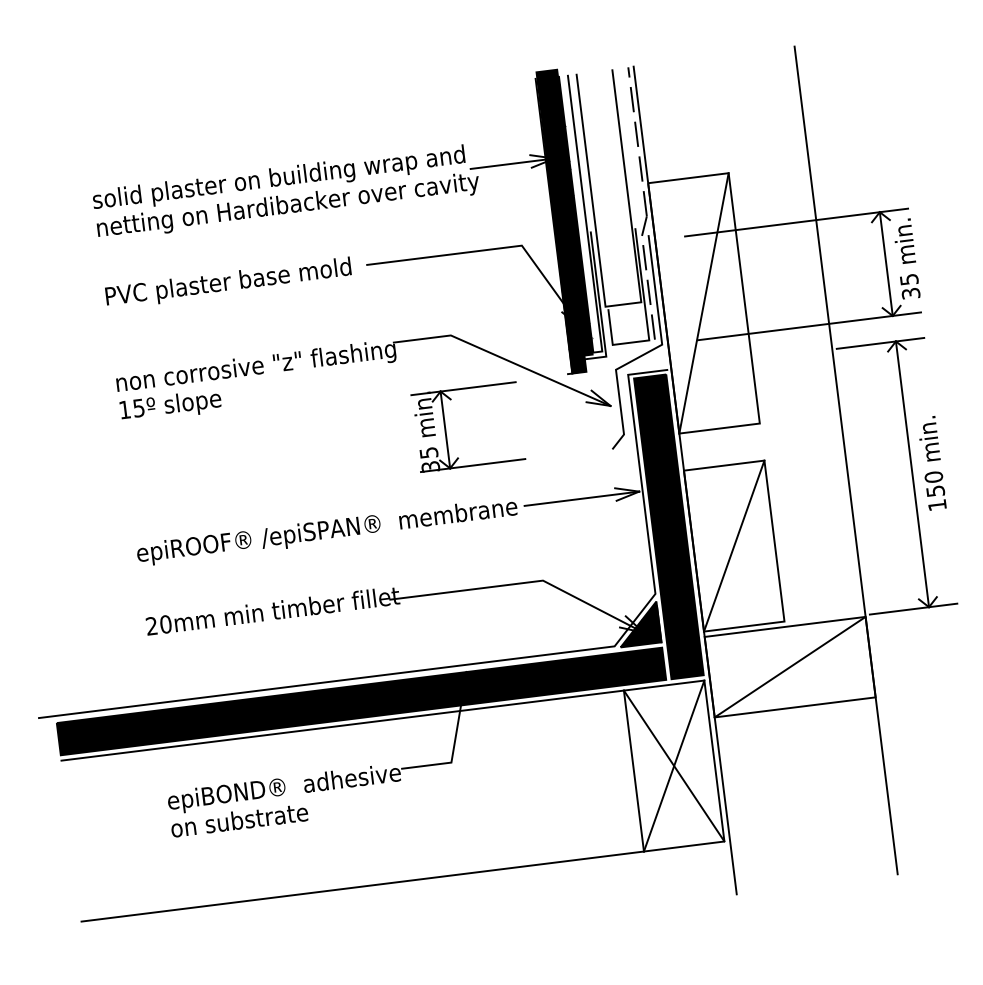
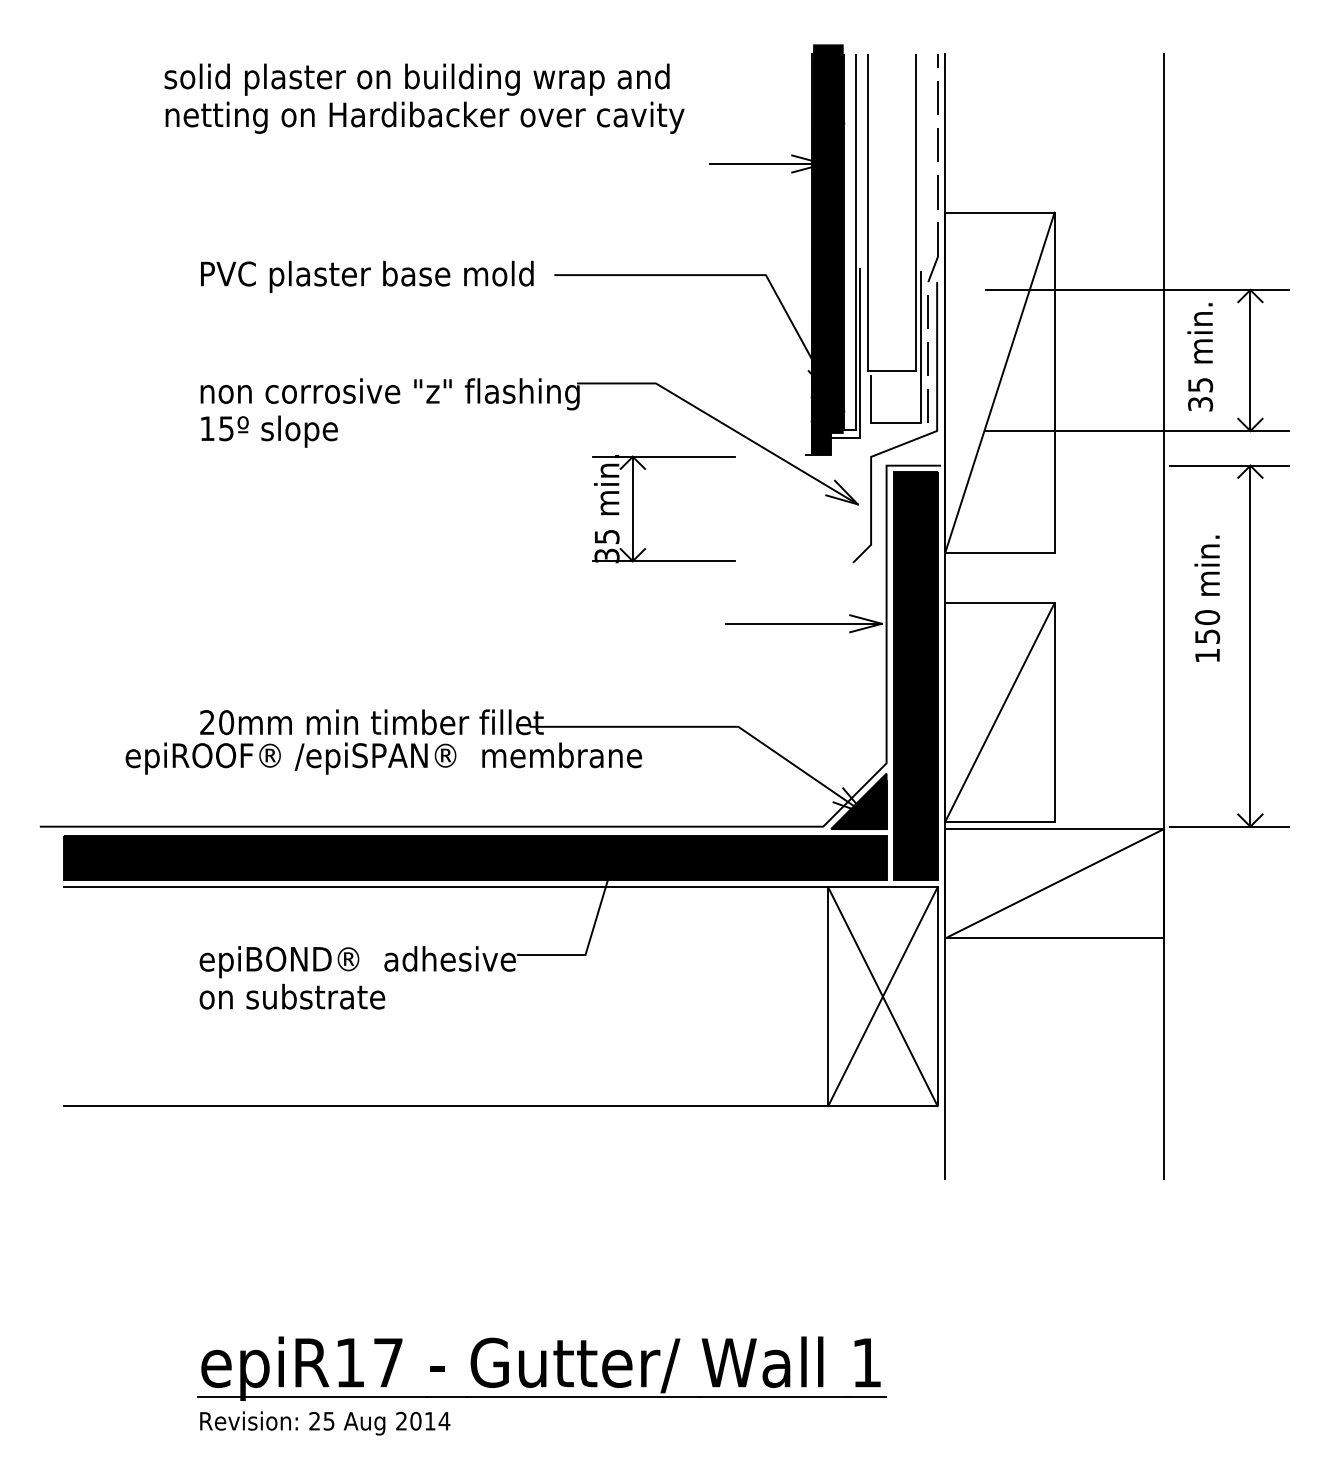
text: (286, 192) -> (424, 98), moved
text: (906, 259) -> (1200, 357), moved
text: (932, 463) -> (1207, 598), moved
text: (327, 531) -> (383, 758), moved

